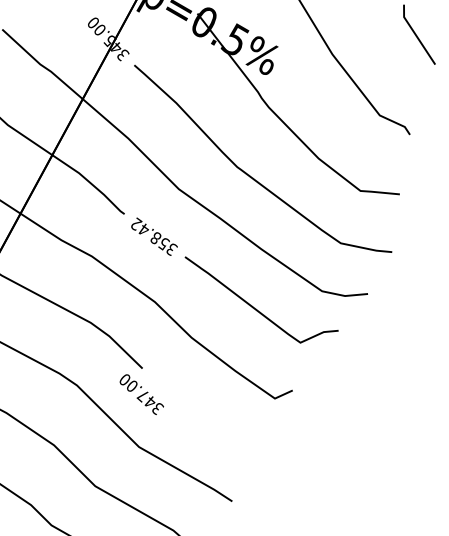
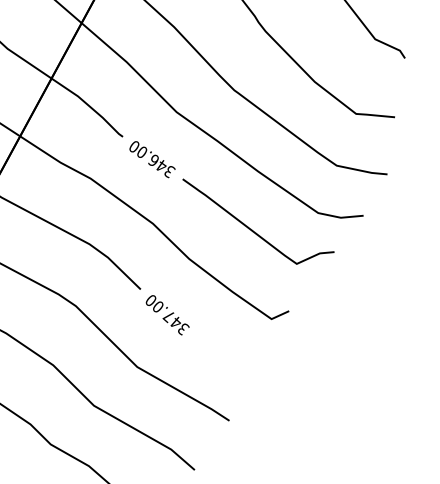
text: (150, 233) -> (148, 155), 358.42 -> 346.00
text: (141, 394) -> (167, 315), moved

